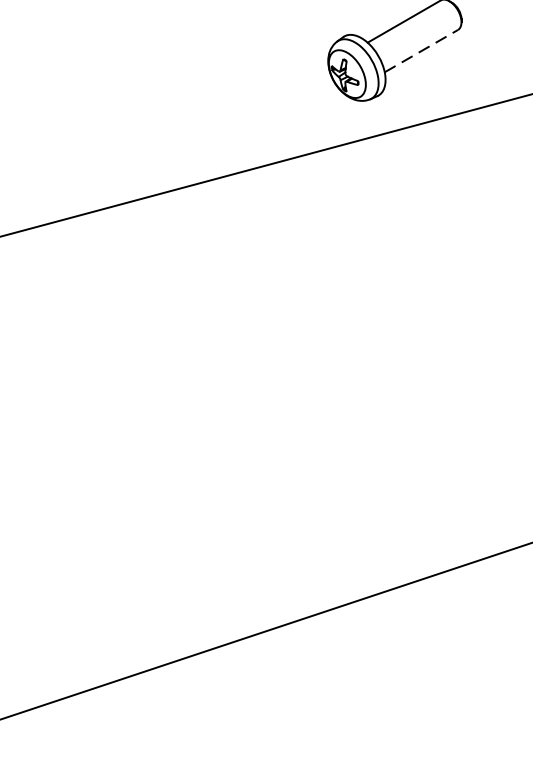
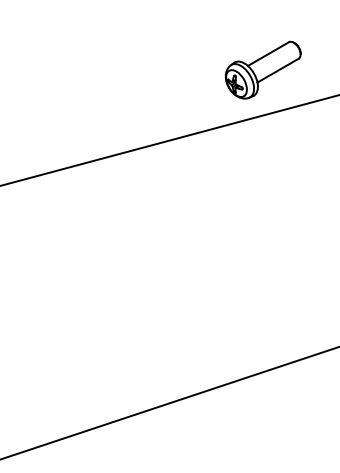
line: (422, 50) -> (278, 70), dashed -> solid

